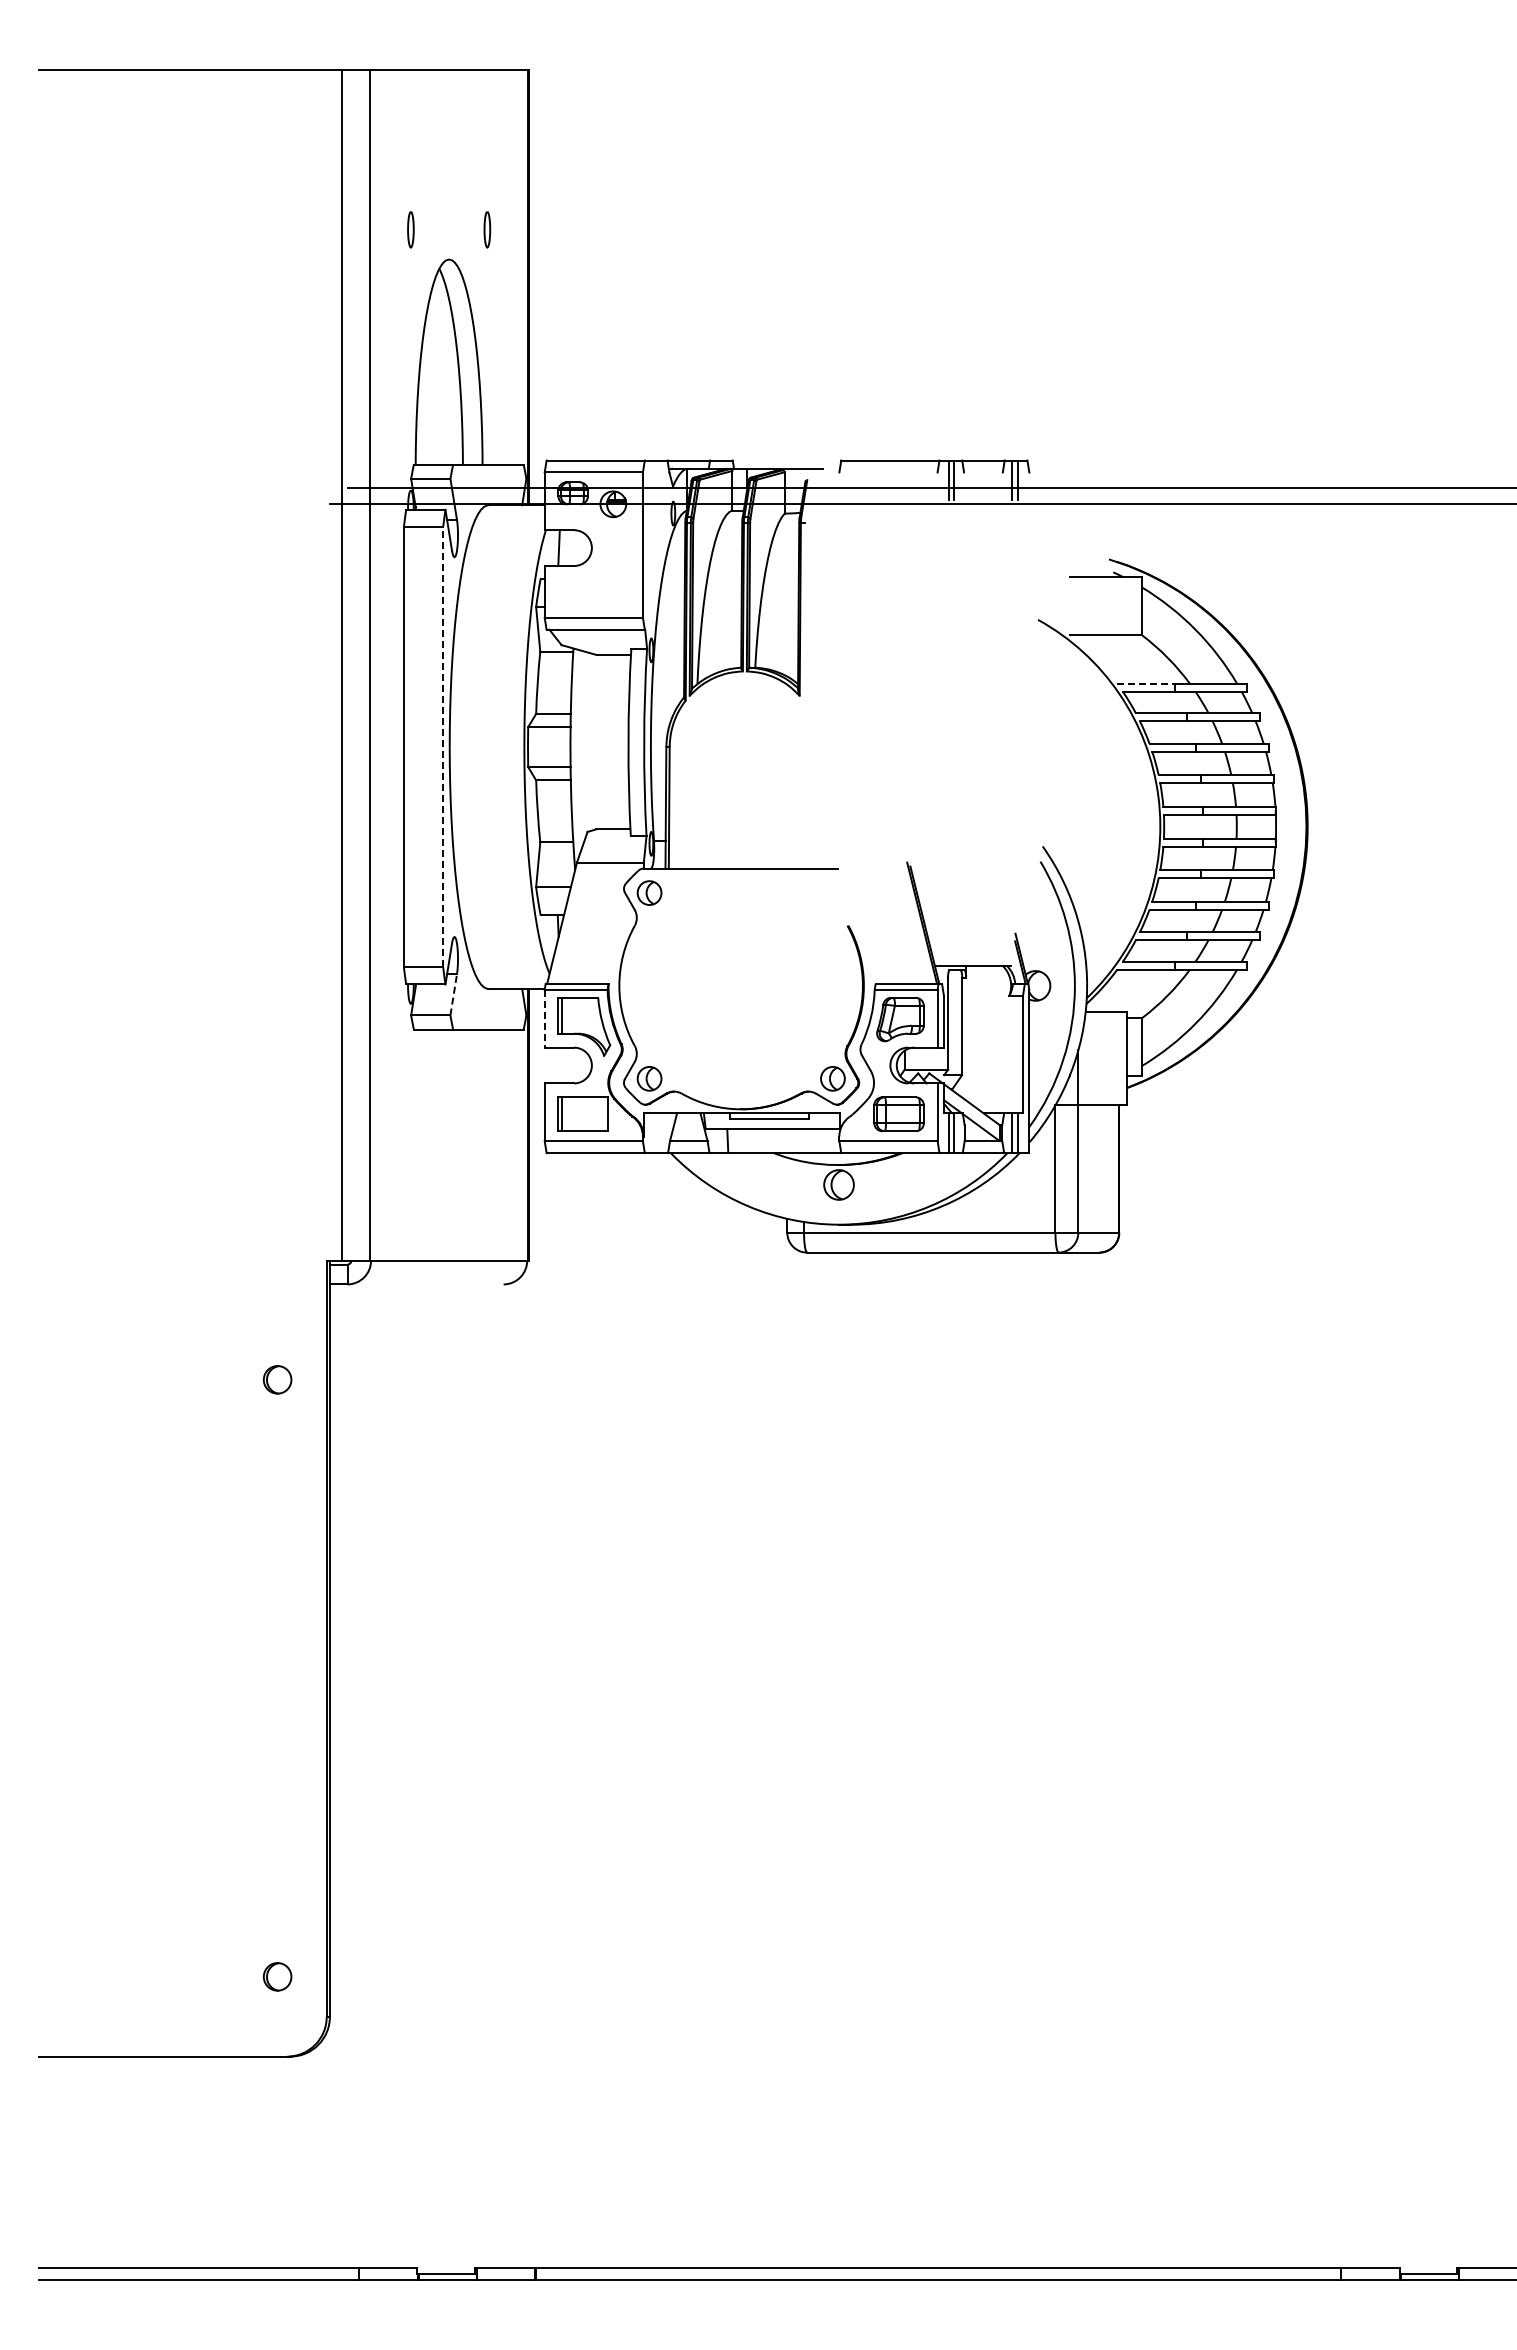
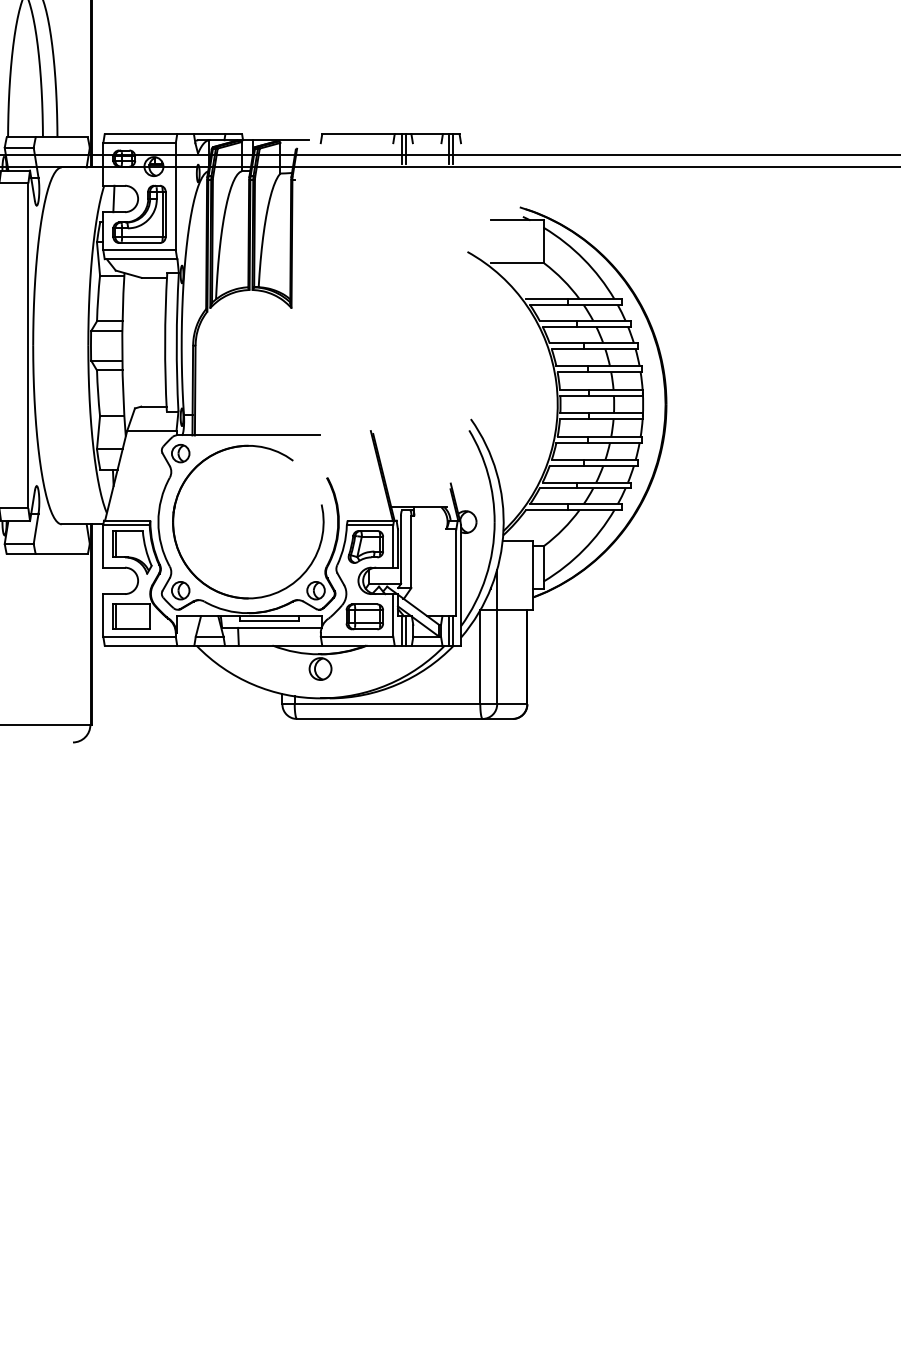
part: (593, 568) -> (139, 214), added
line: (1146, 683) -> (547, 298), dashed -> solid
line: (443, 746) -> (28, 345), dashed -> solid
part: (840, 969) -> (321, 510), added
line: (453, 994) -> (35, 528), dashed -> solid
line: (544, 1018) -> (103, 546), dashed -> solid

